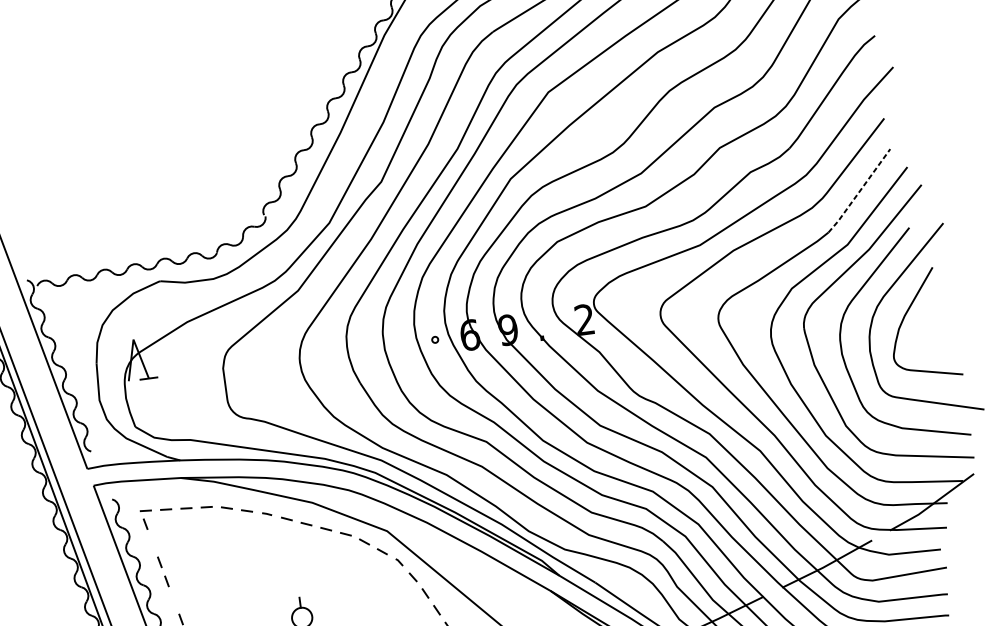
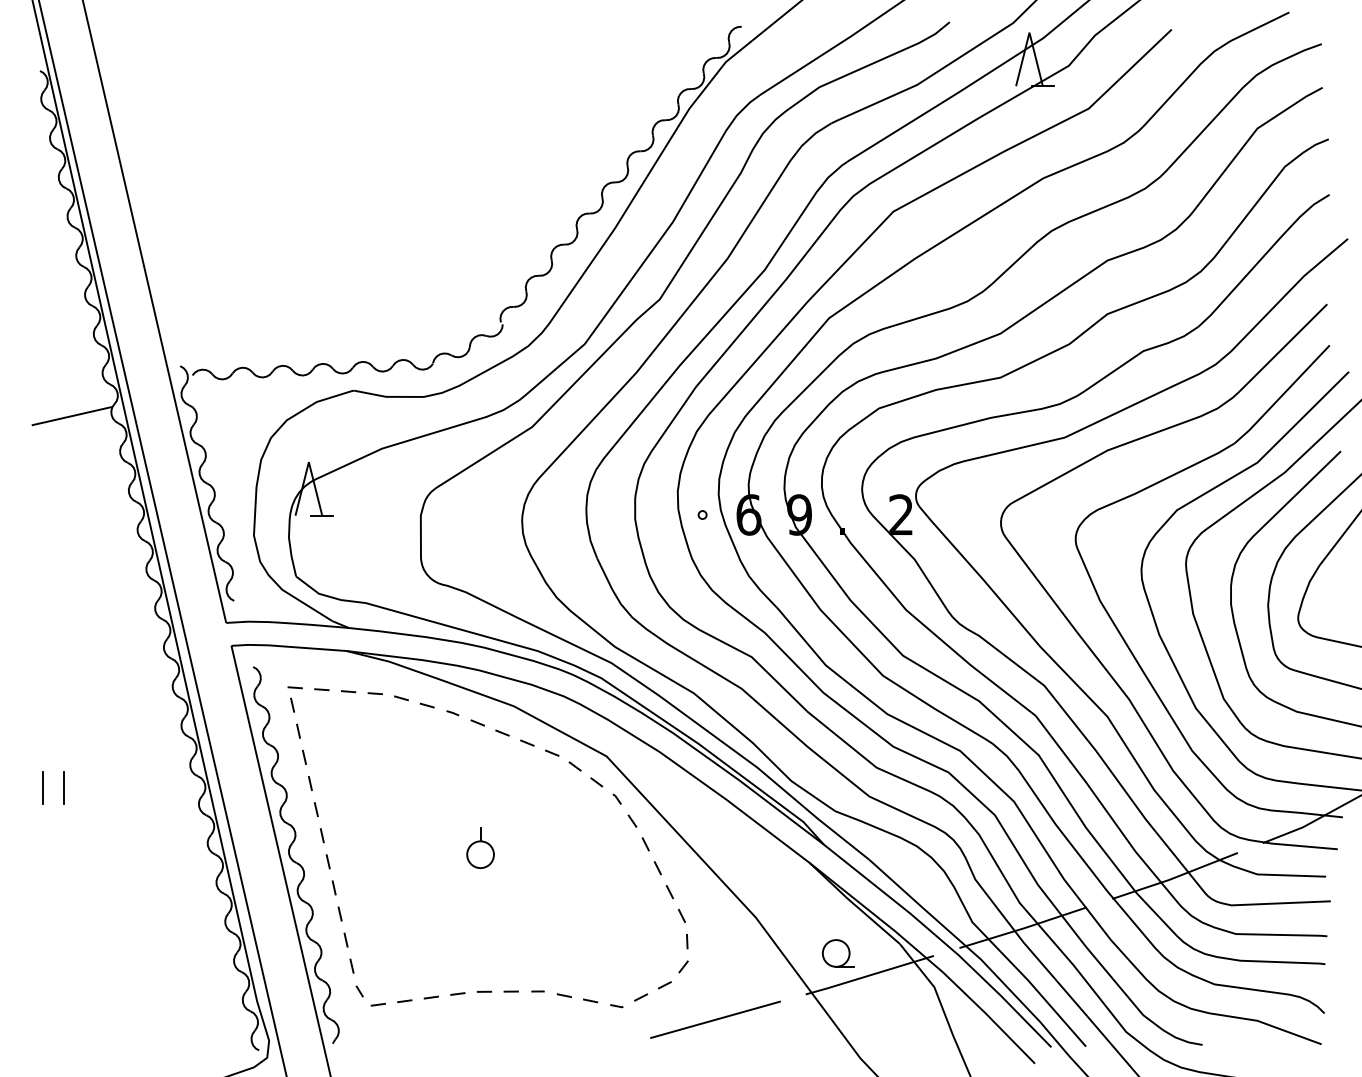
line: (859, 191) -> (1282, 395), dashed -> solid
line: (152, 542) -> (298, 730), added
line: (173, 600) -> (315, 809), added

